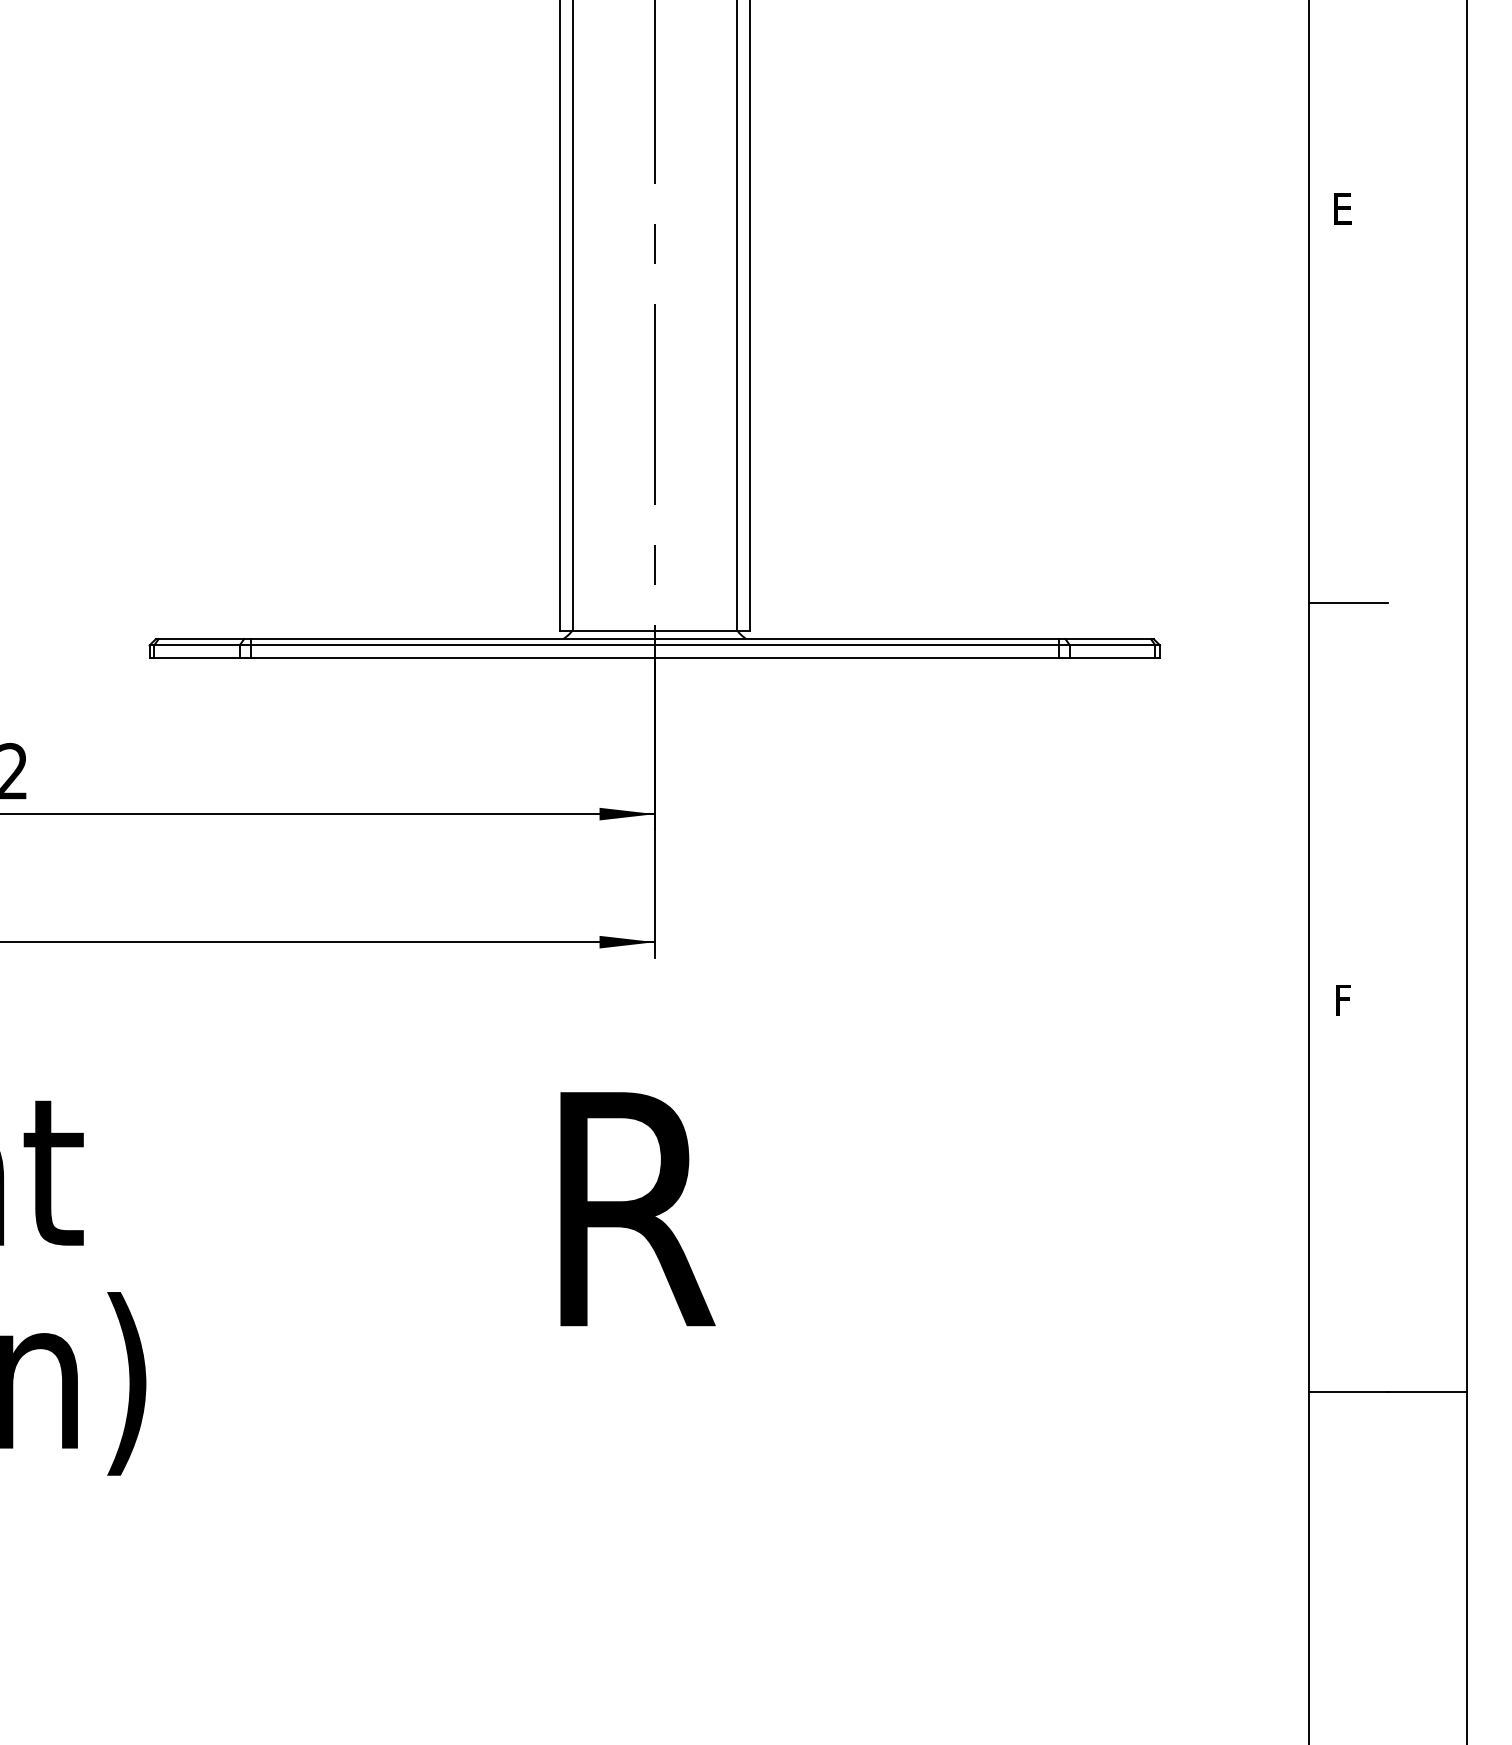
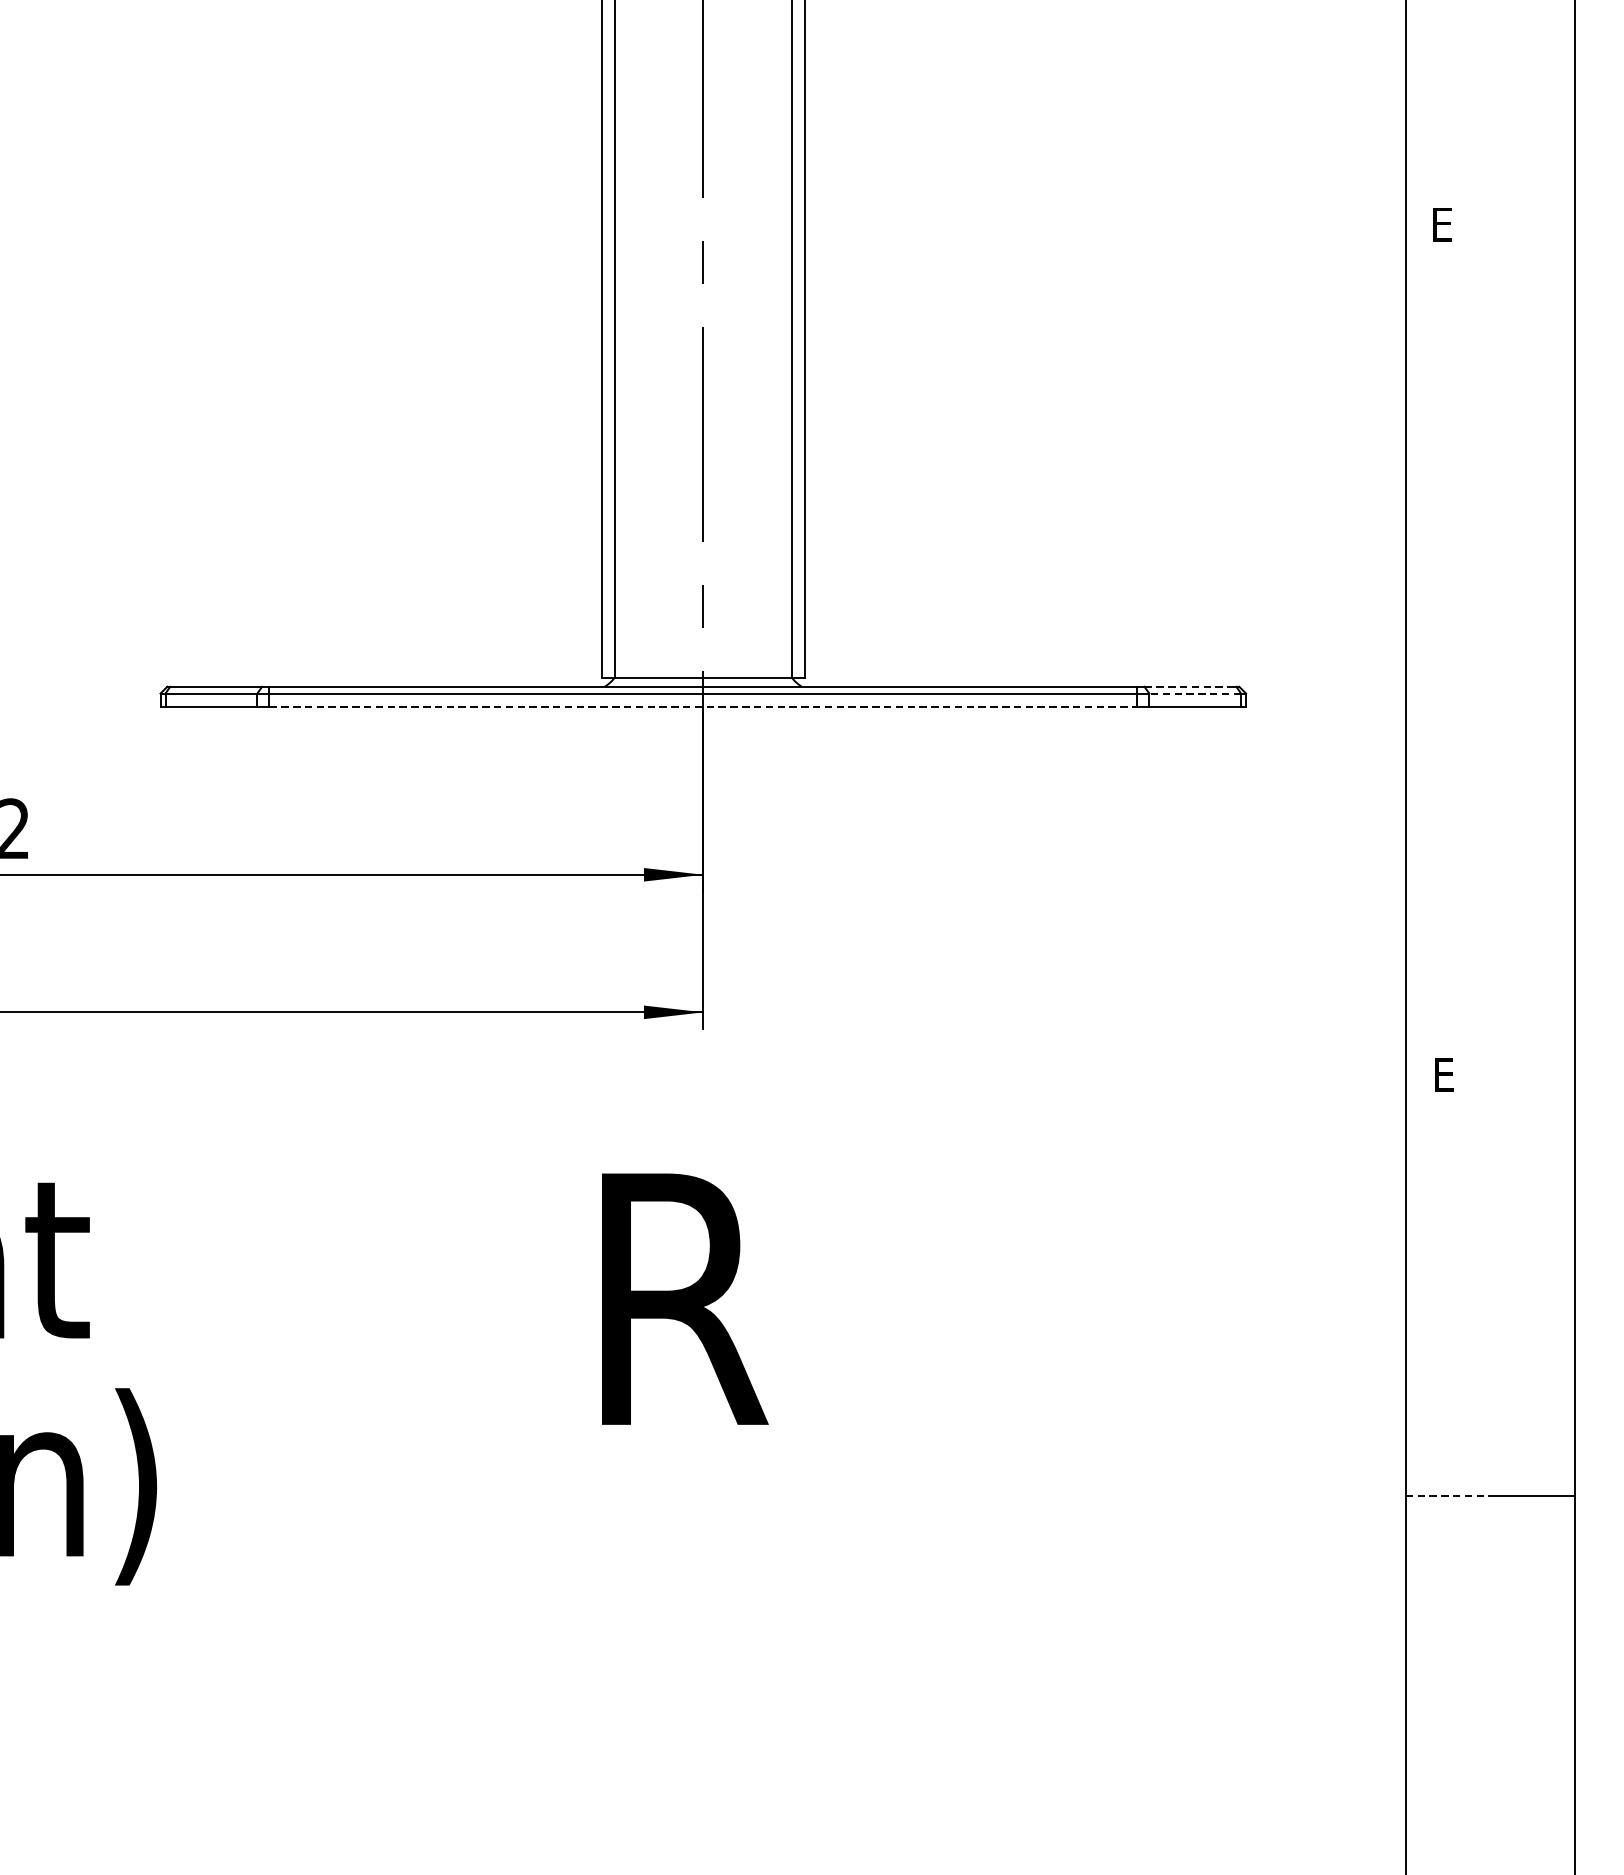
line: (1347, 602) -> (1447, 647), removed
line: (1108, 639) -> (1190, 687), solid -> dashed
line: (1112, 645) -> (1194, 693), solid -> dashed
line: (654, 658) -> (702, 707), solid -> dashed
text: (1346, 1000) -> (1446, 1075), F -> E
line: (1348, 1392) -> (1448, 1496), solid -> dashed

